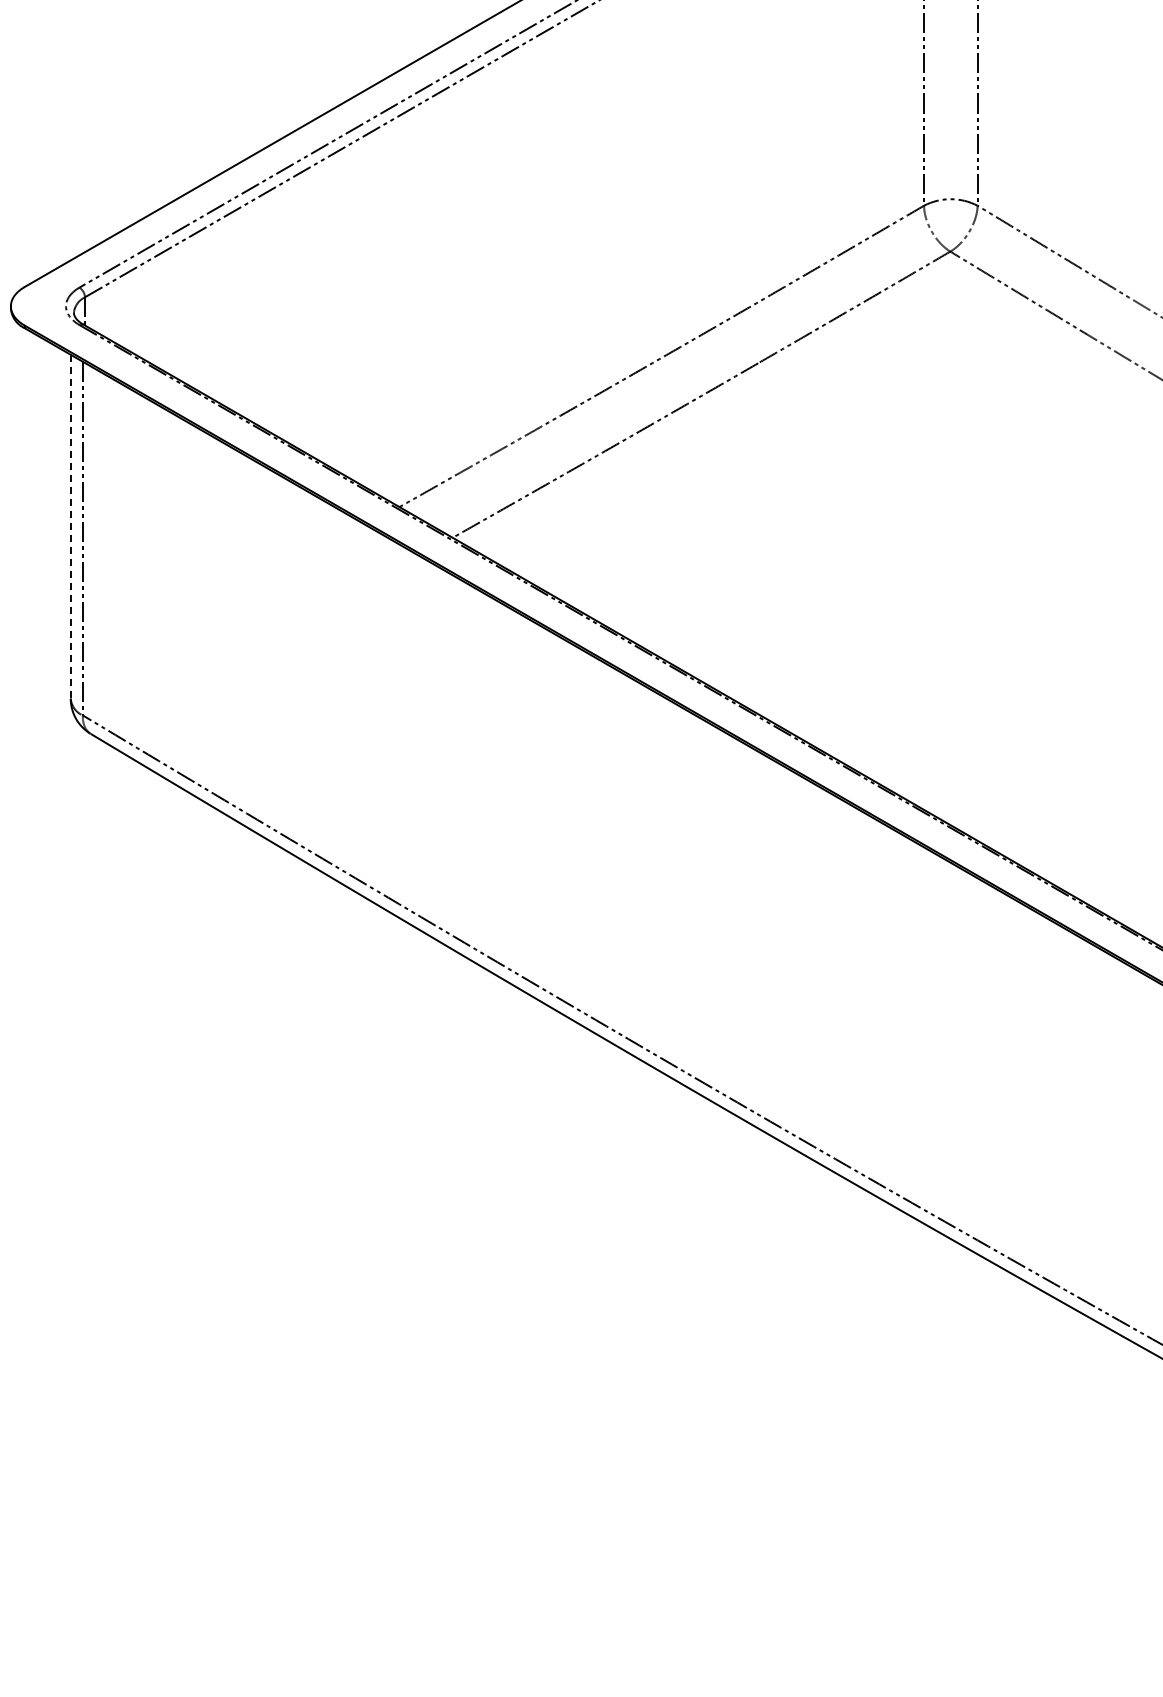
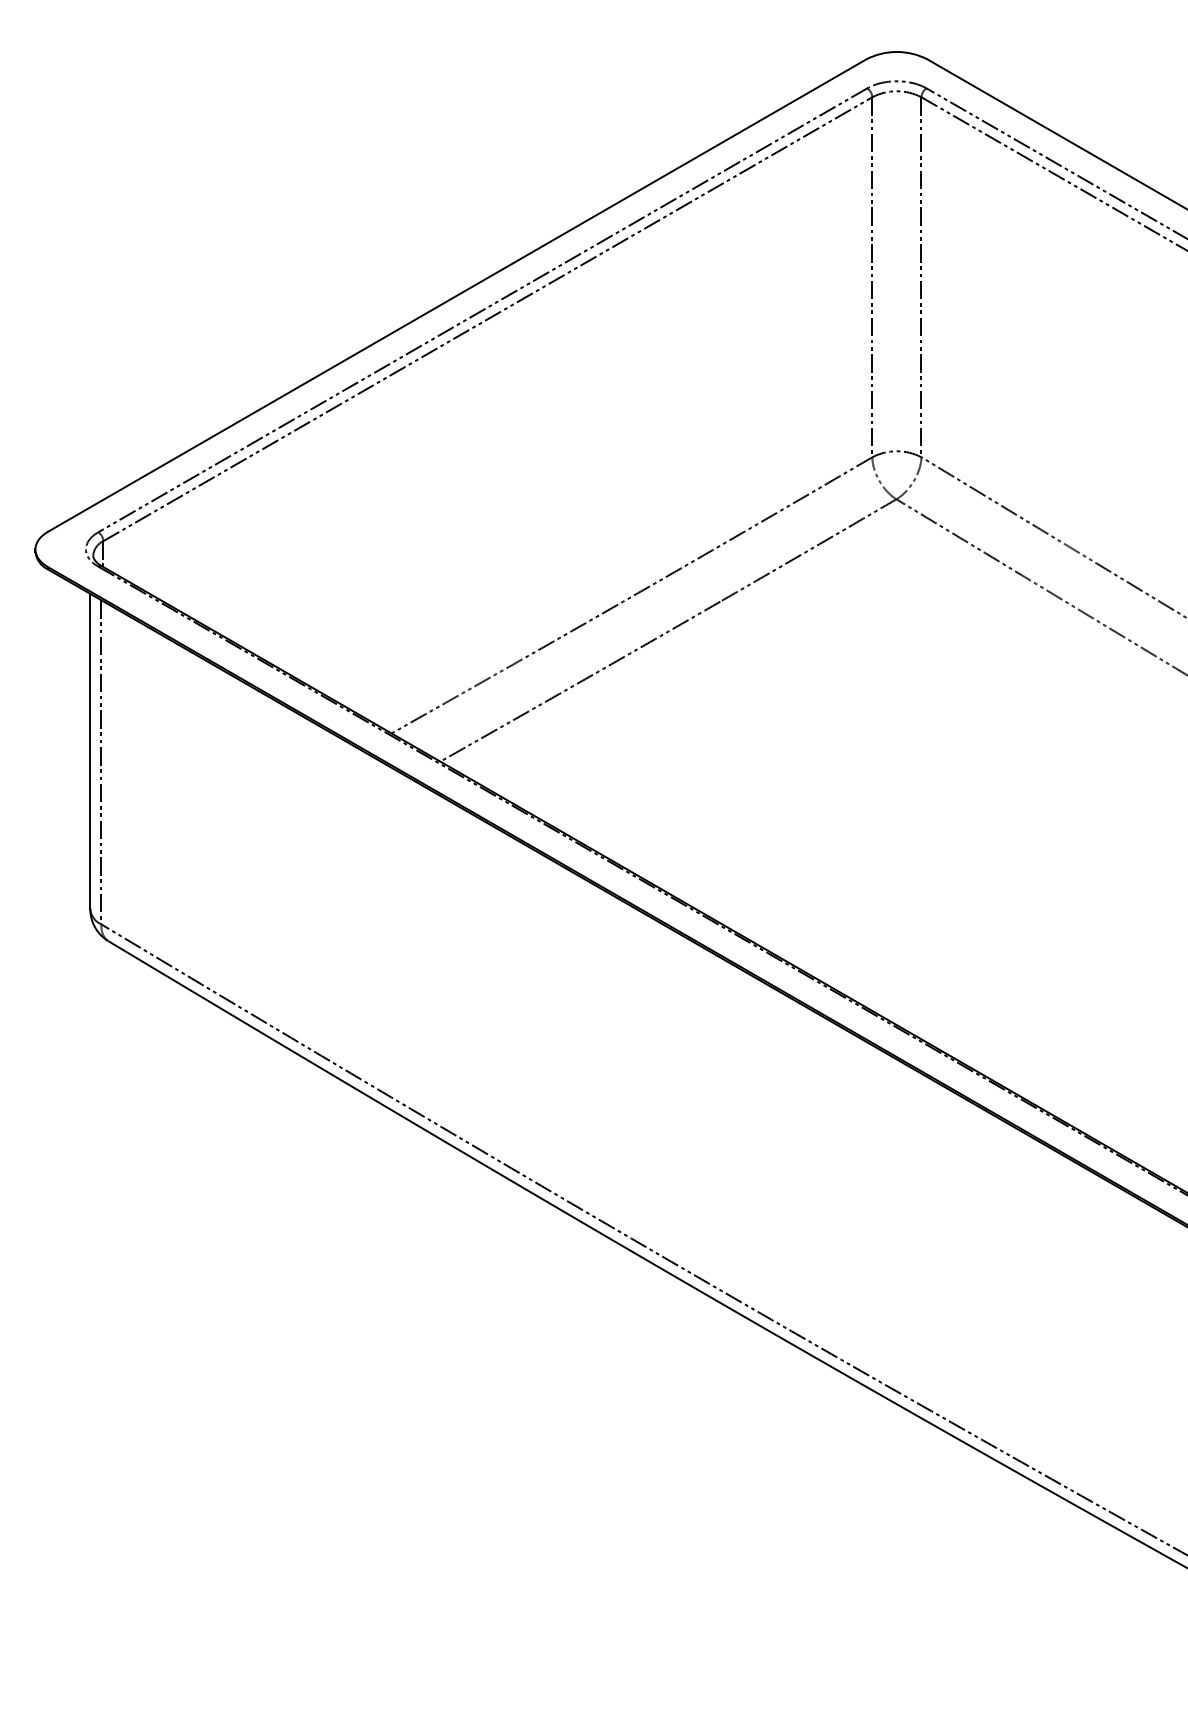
line: (70, 526) -> (90, 751), dashed -> solid

